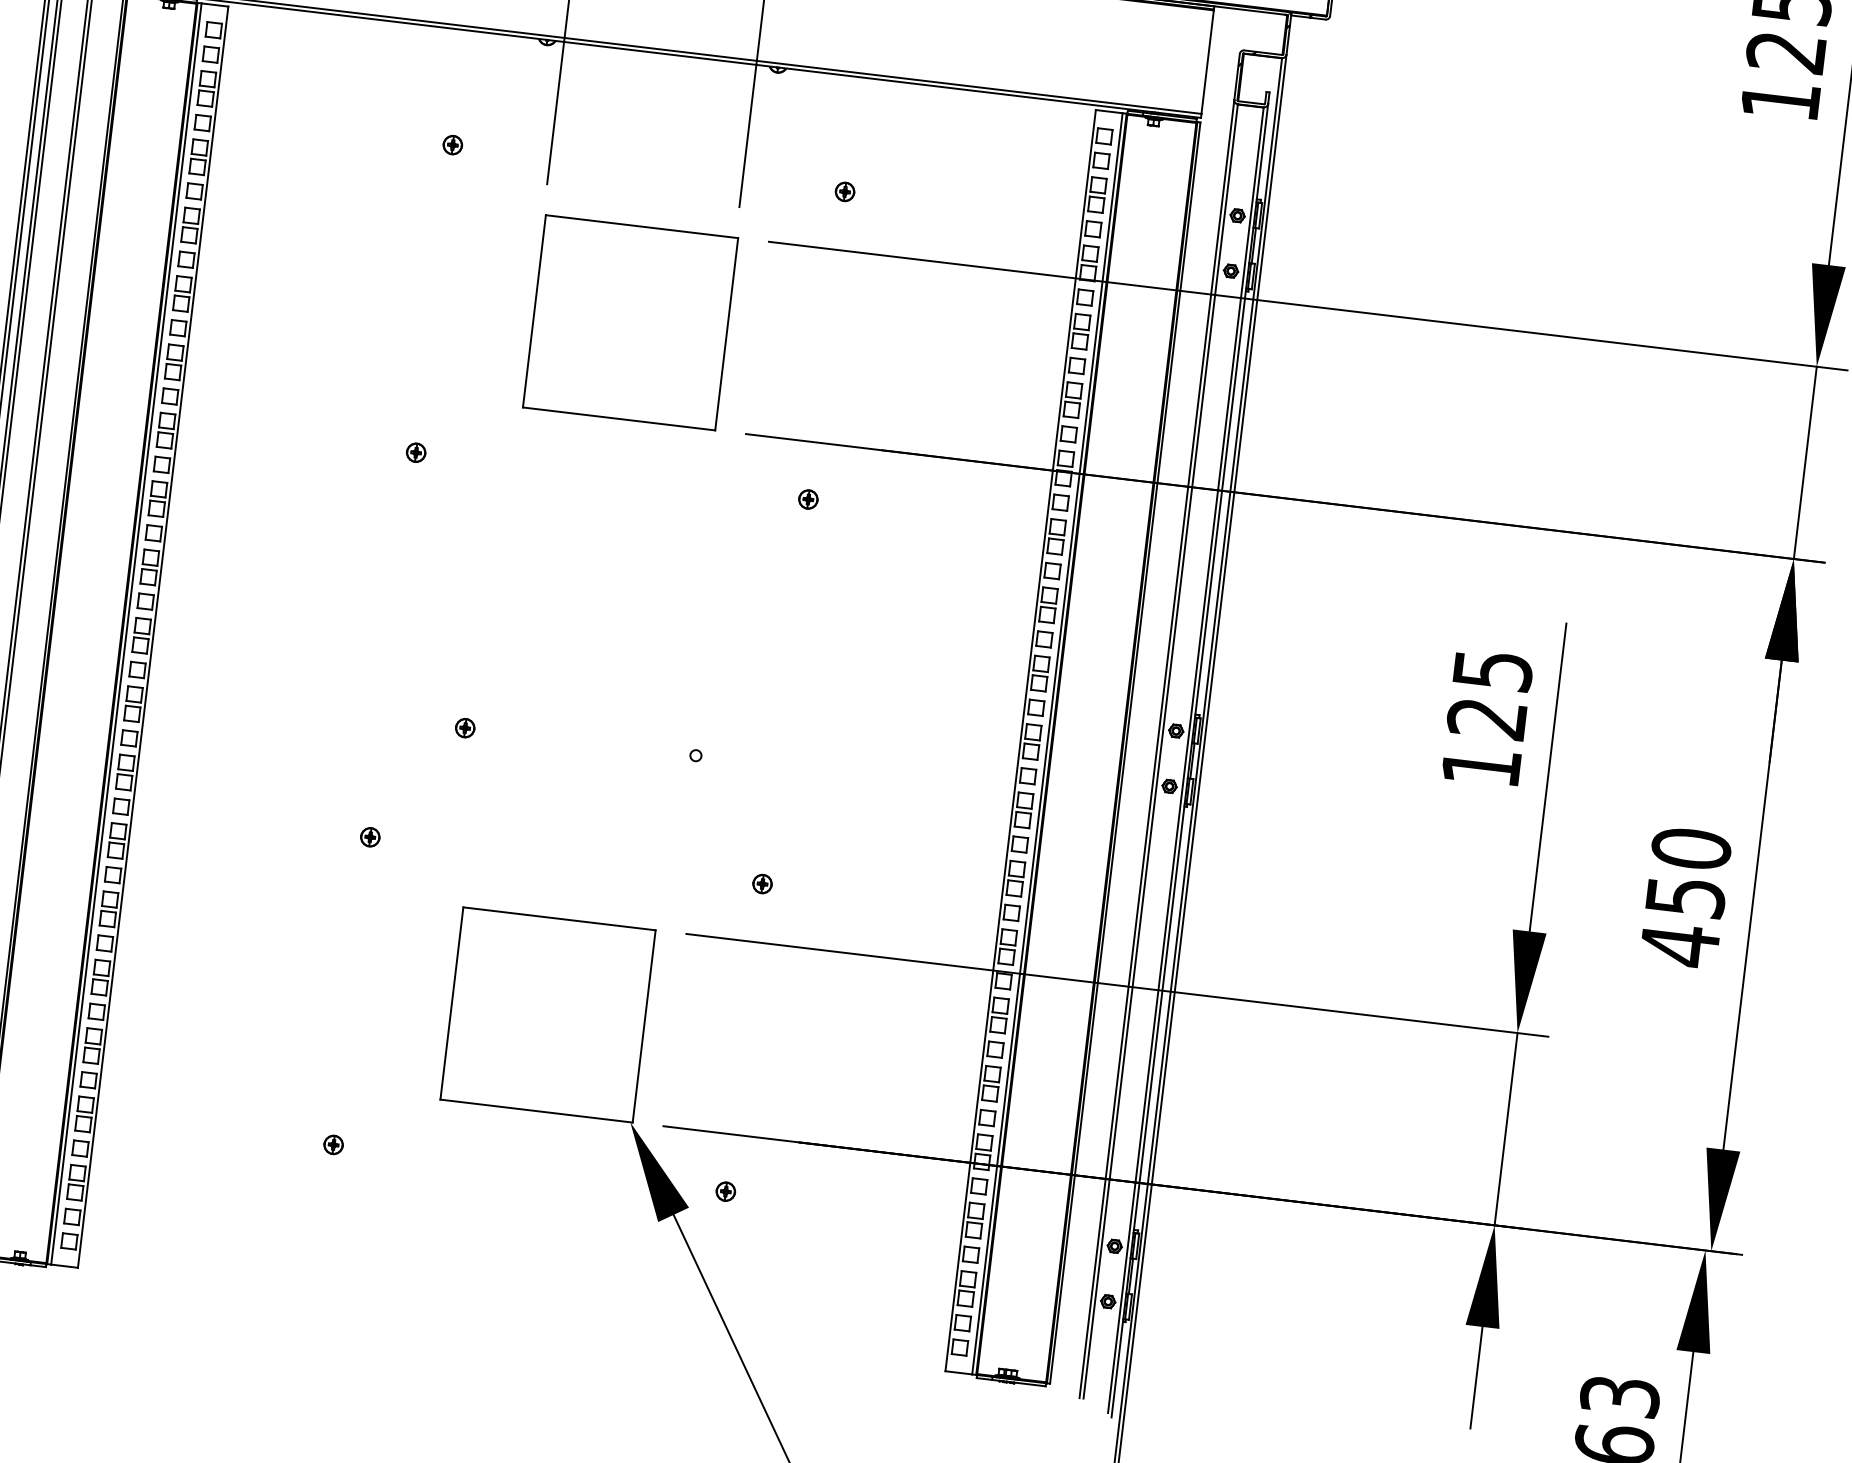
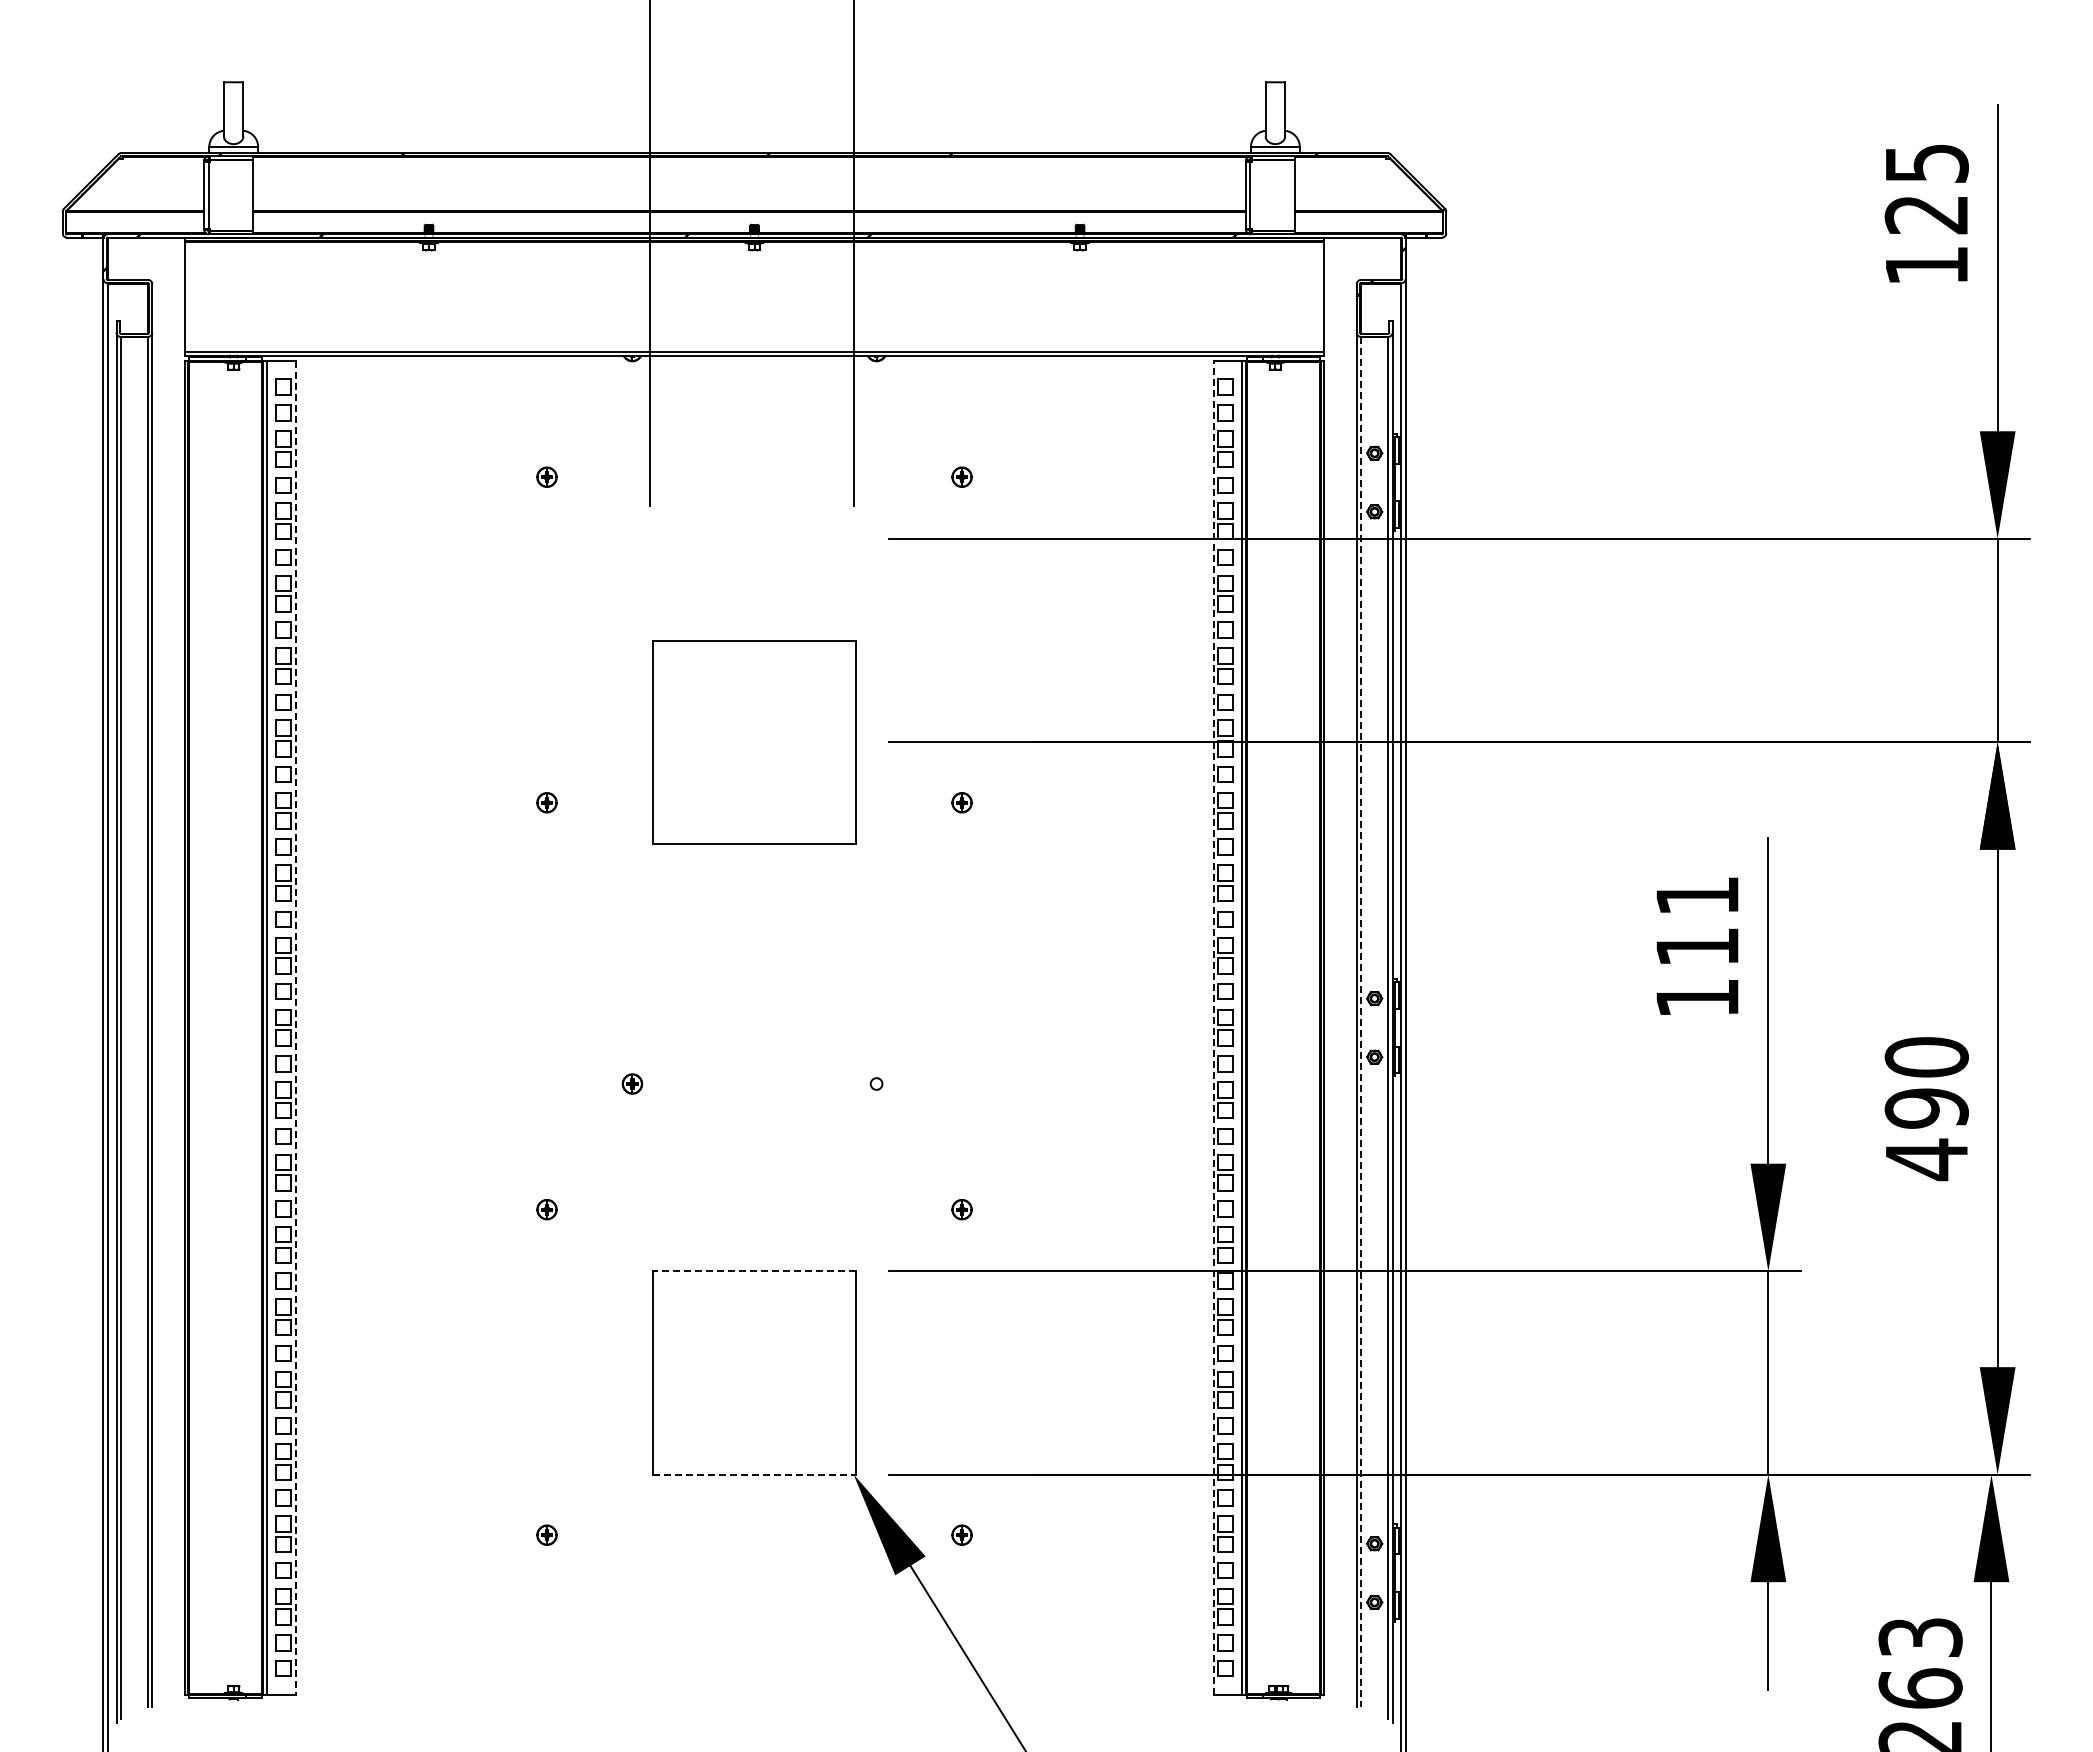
part: (630, 322) -> (754, 742), moved
line: (153, 637) -> (295, 1028), solid -> dashed
text: (1490, 694) -> (1697, 921), 125 -> 111
line: (1020, 740) -> (1213, 1027), solid -> dashed
line: (1161, 751) -> (1361, 1021), solid -> dashed
text: (1685, 897) -> (1926, 1108), 450 -> 490
line: (559, 919) -> (754, 1271), solid -> dashed
line: (536, 1110) -> (754, 1474), solid -> dashed

